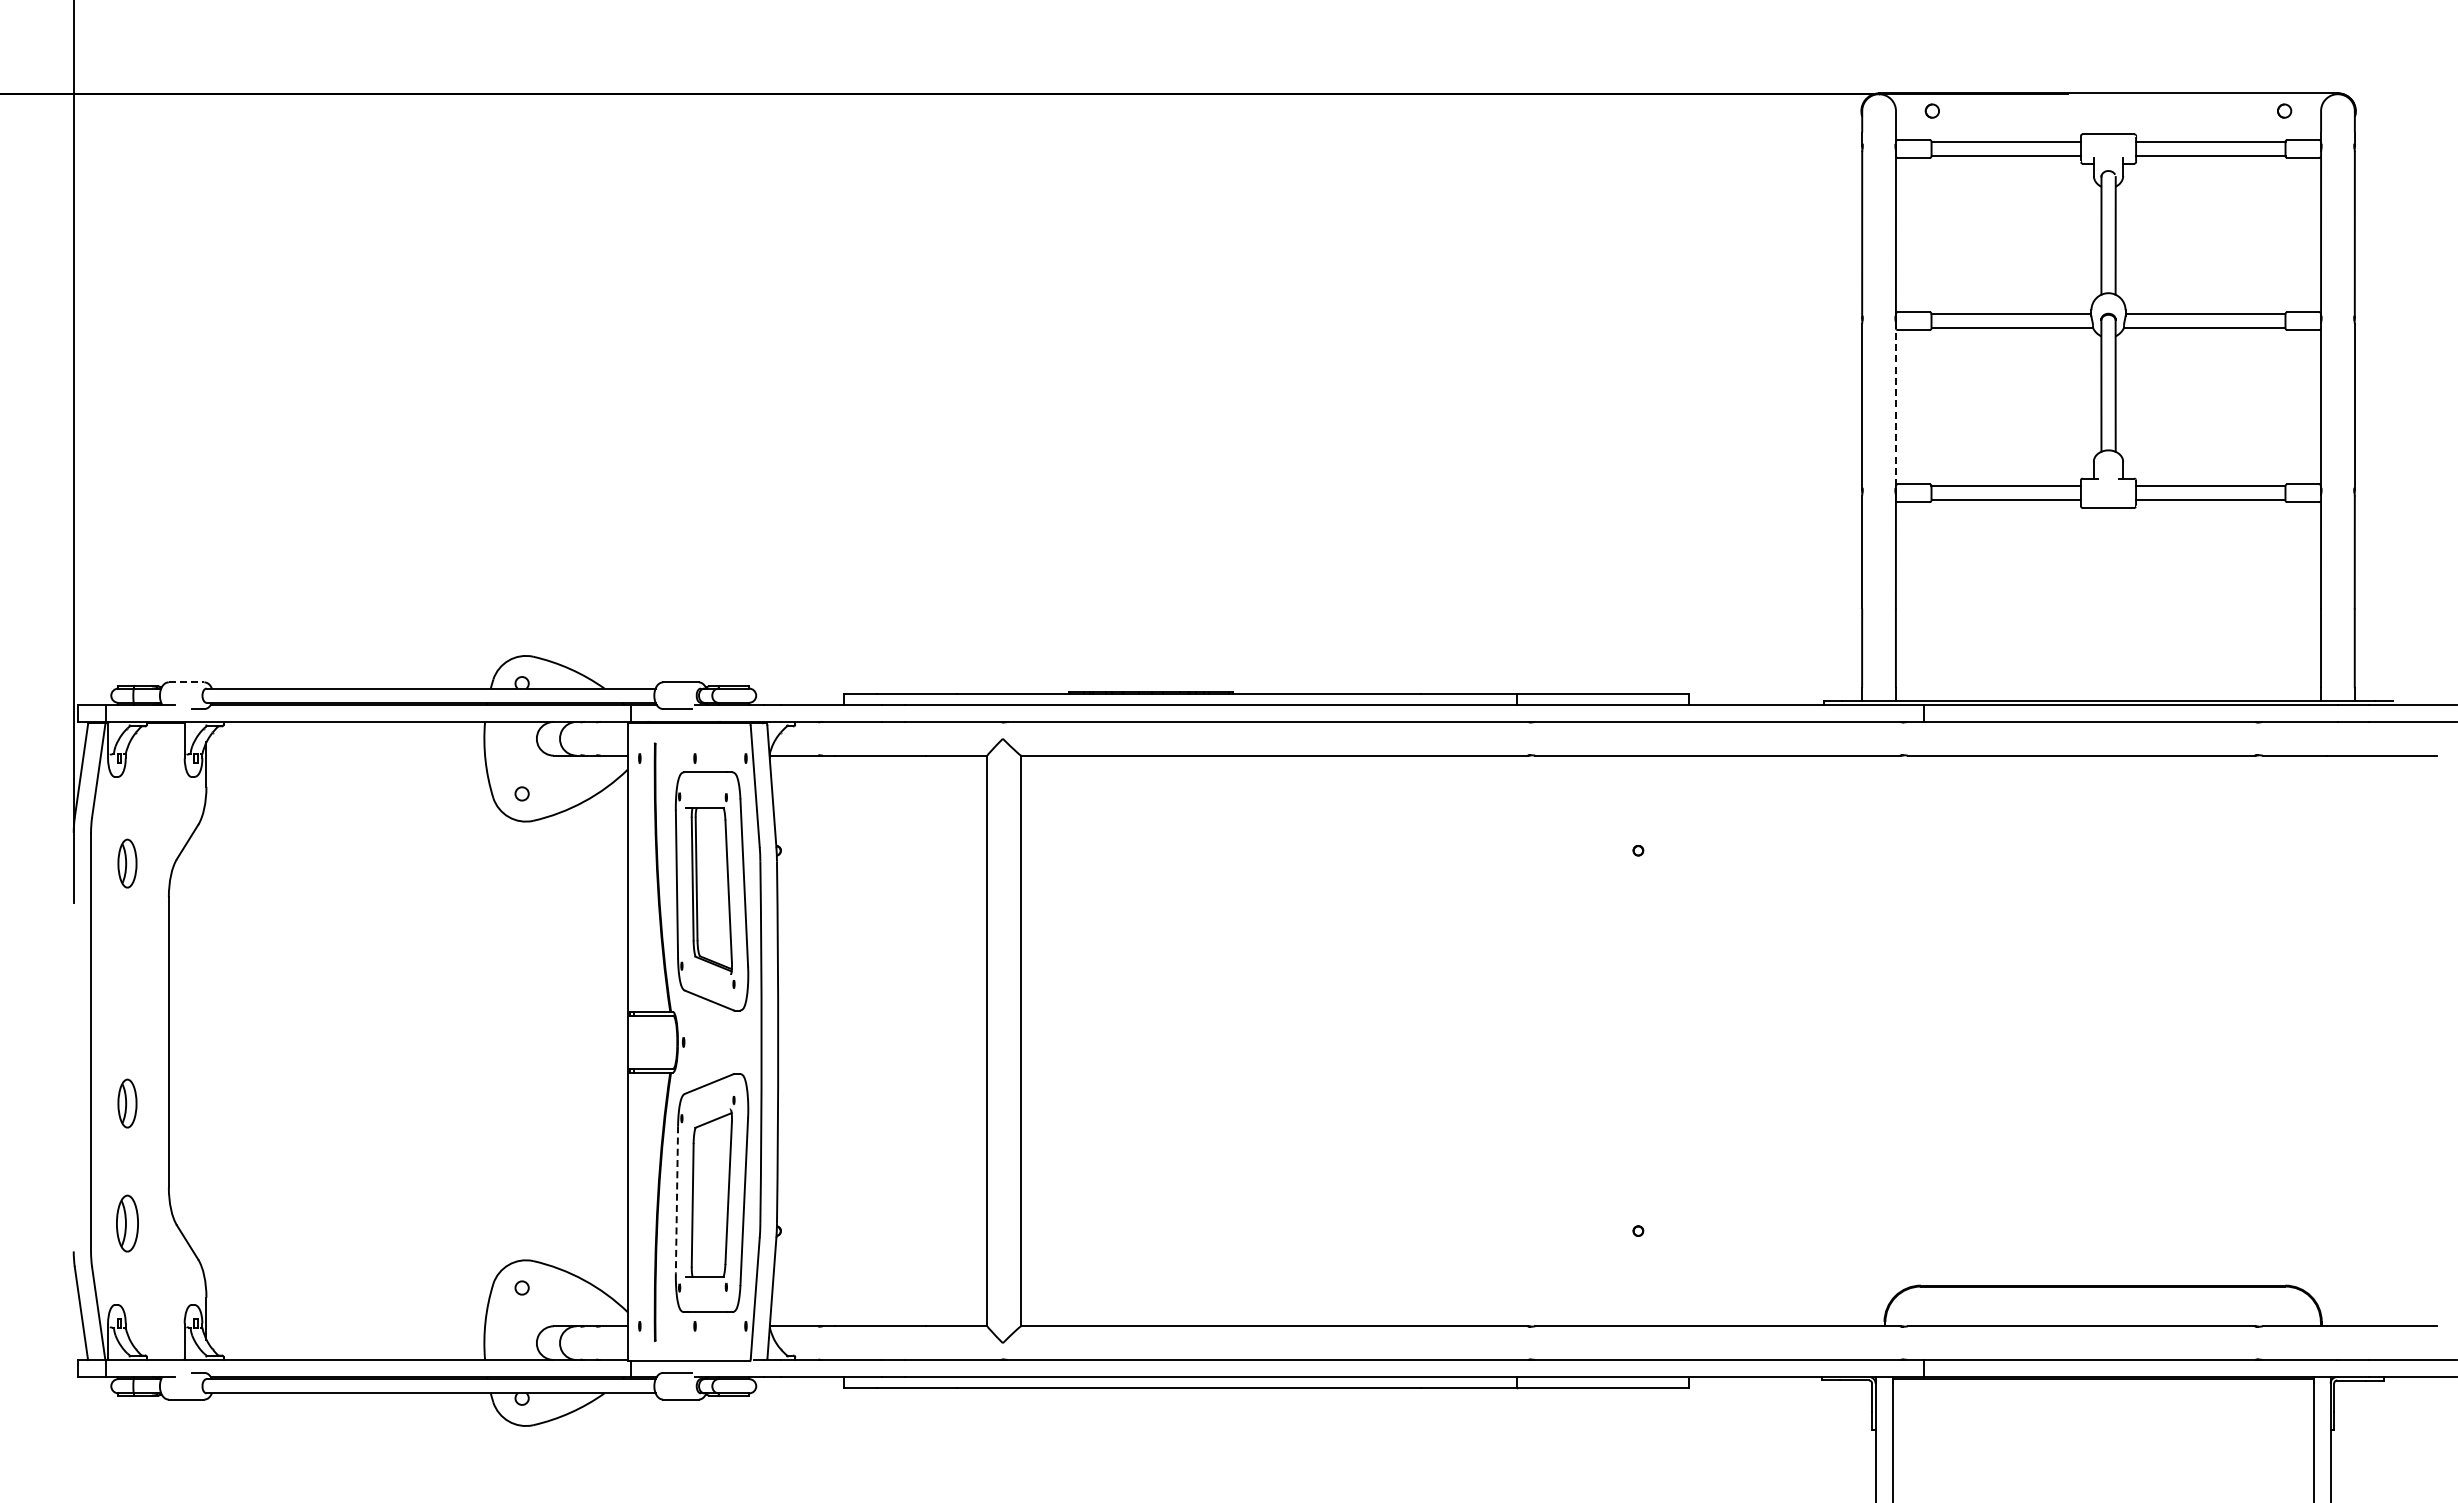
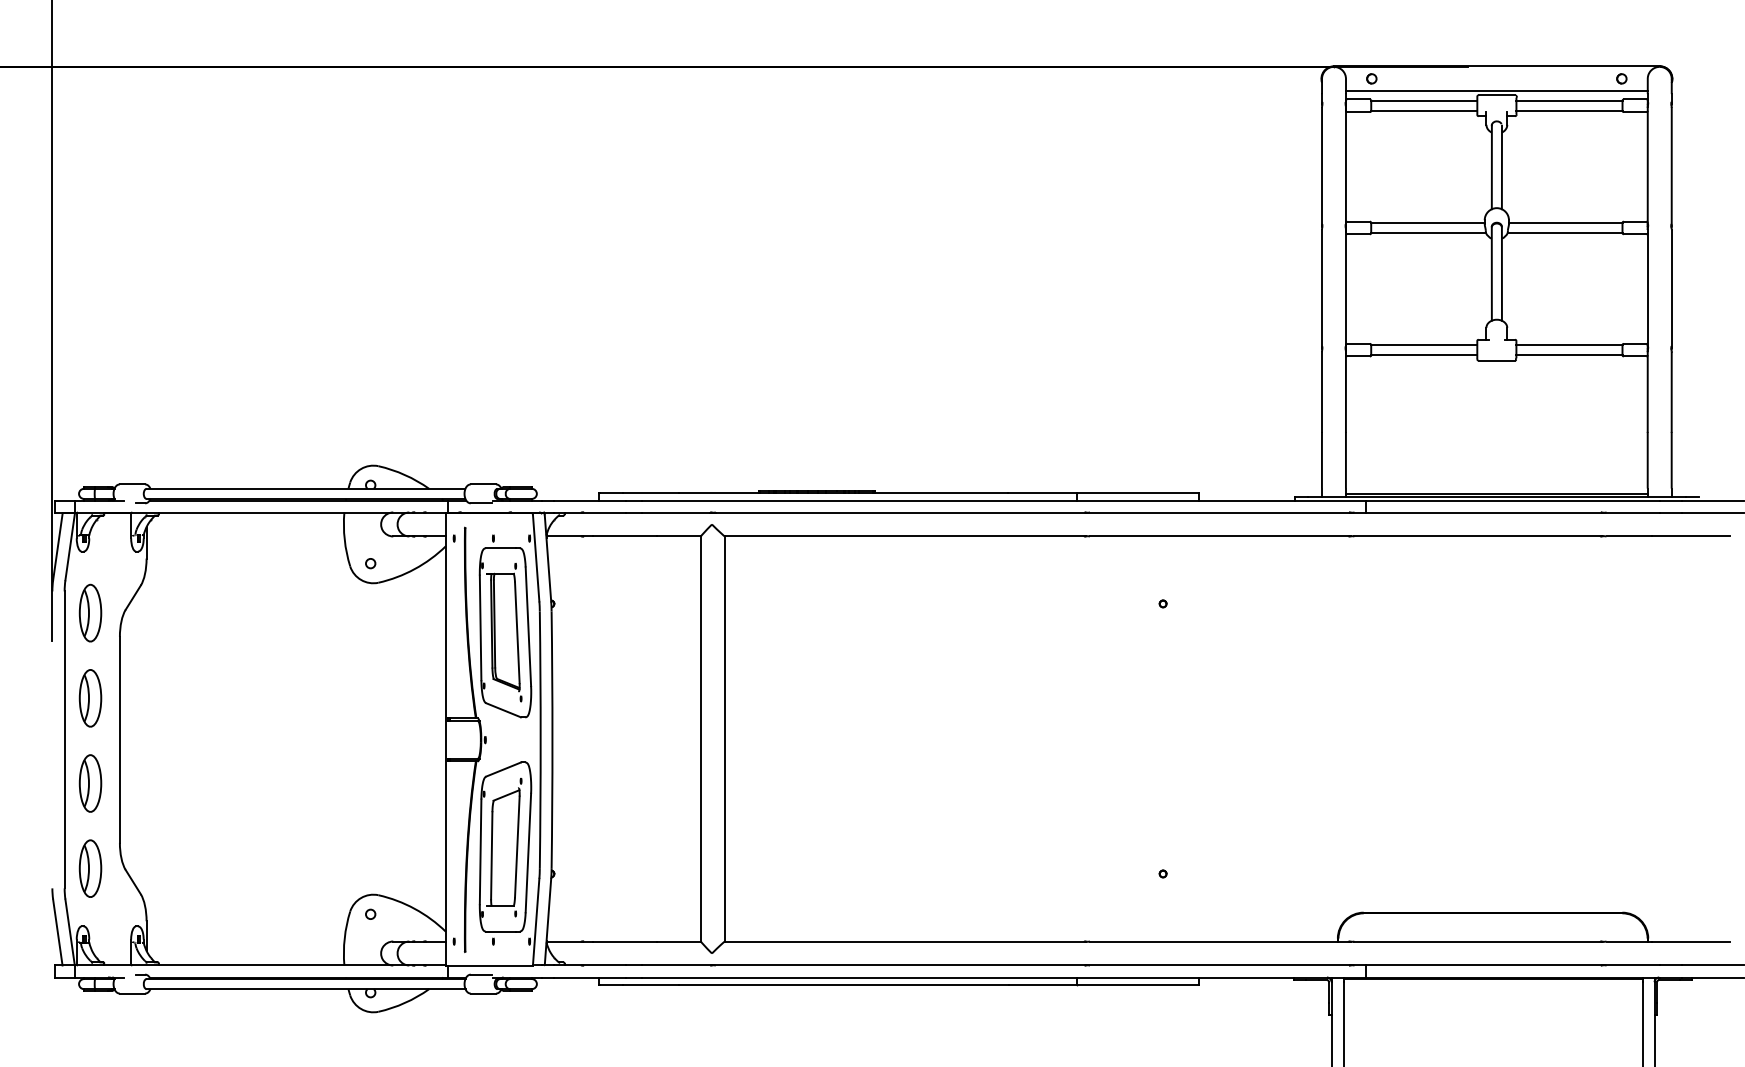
line: (2108, 128) -> (1496, 91), added
line: (1895, 405) -> (1345, 287), dashed -> solid
line: (186, 682) -> (132, 484), dashed -> solid
line: (2107, 696) -> (1496, 494), added
part: (127, 863) -> (90, 613), size x1.67
part: (127, 983) -> (90, 698), added
part: (127, 1103) -> (90, 783), size x1.67
line: (676, 1200) -> (480, 852), dashed -> solid
part: (127, 1223) -> (90, 868), size x1.43

